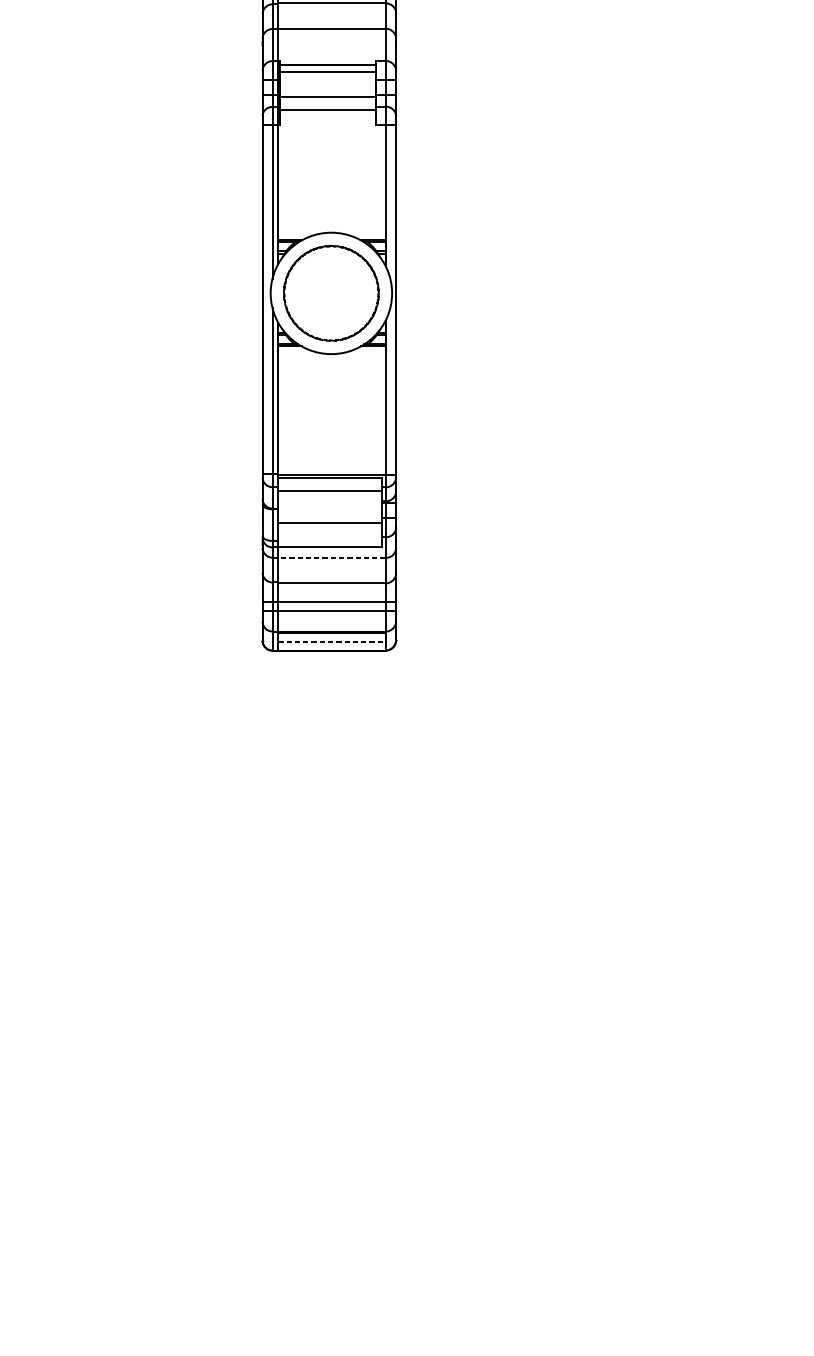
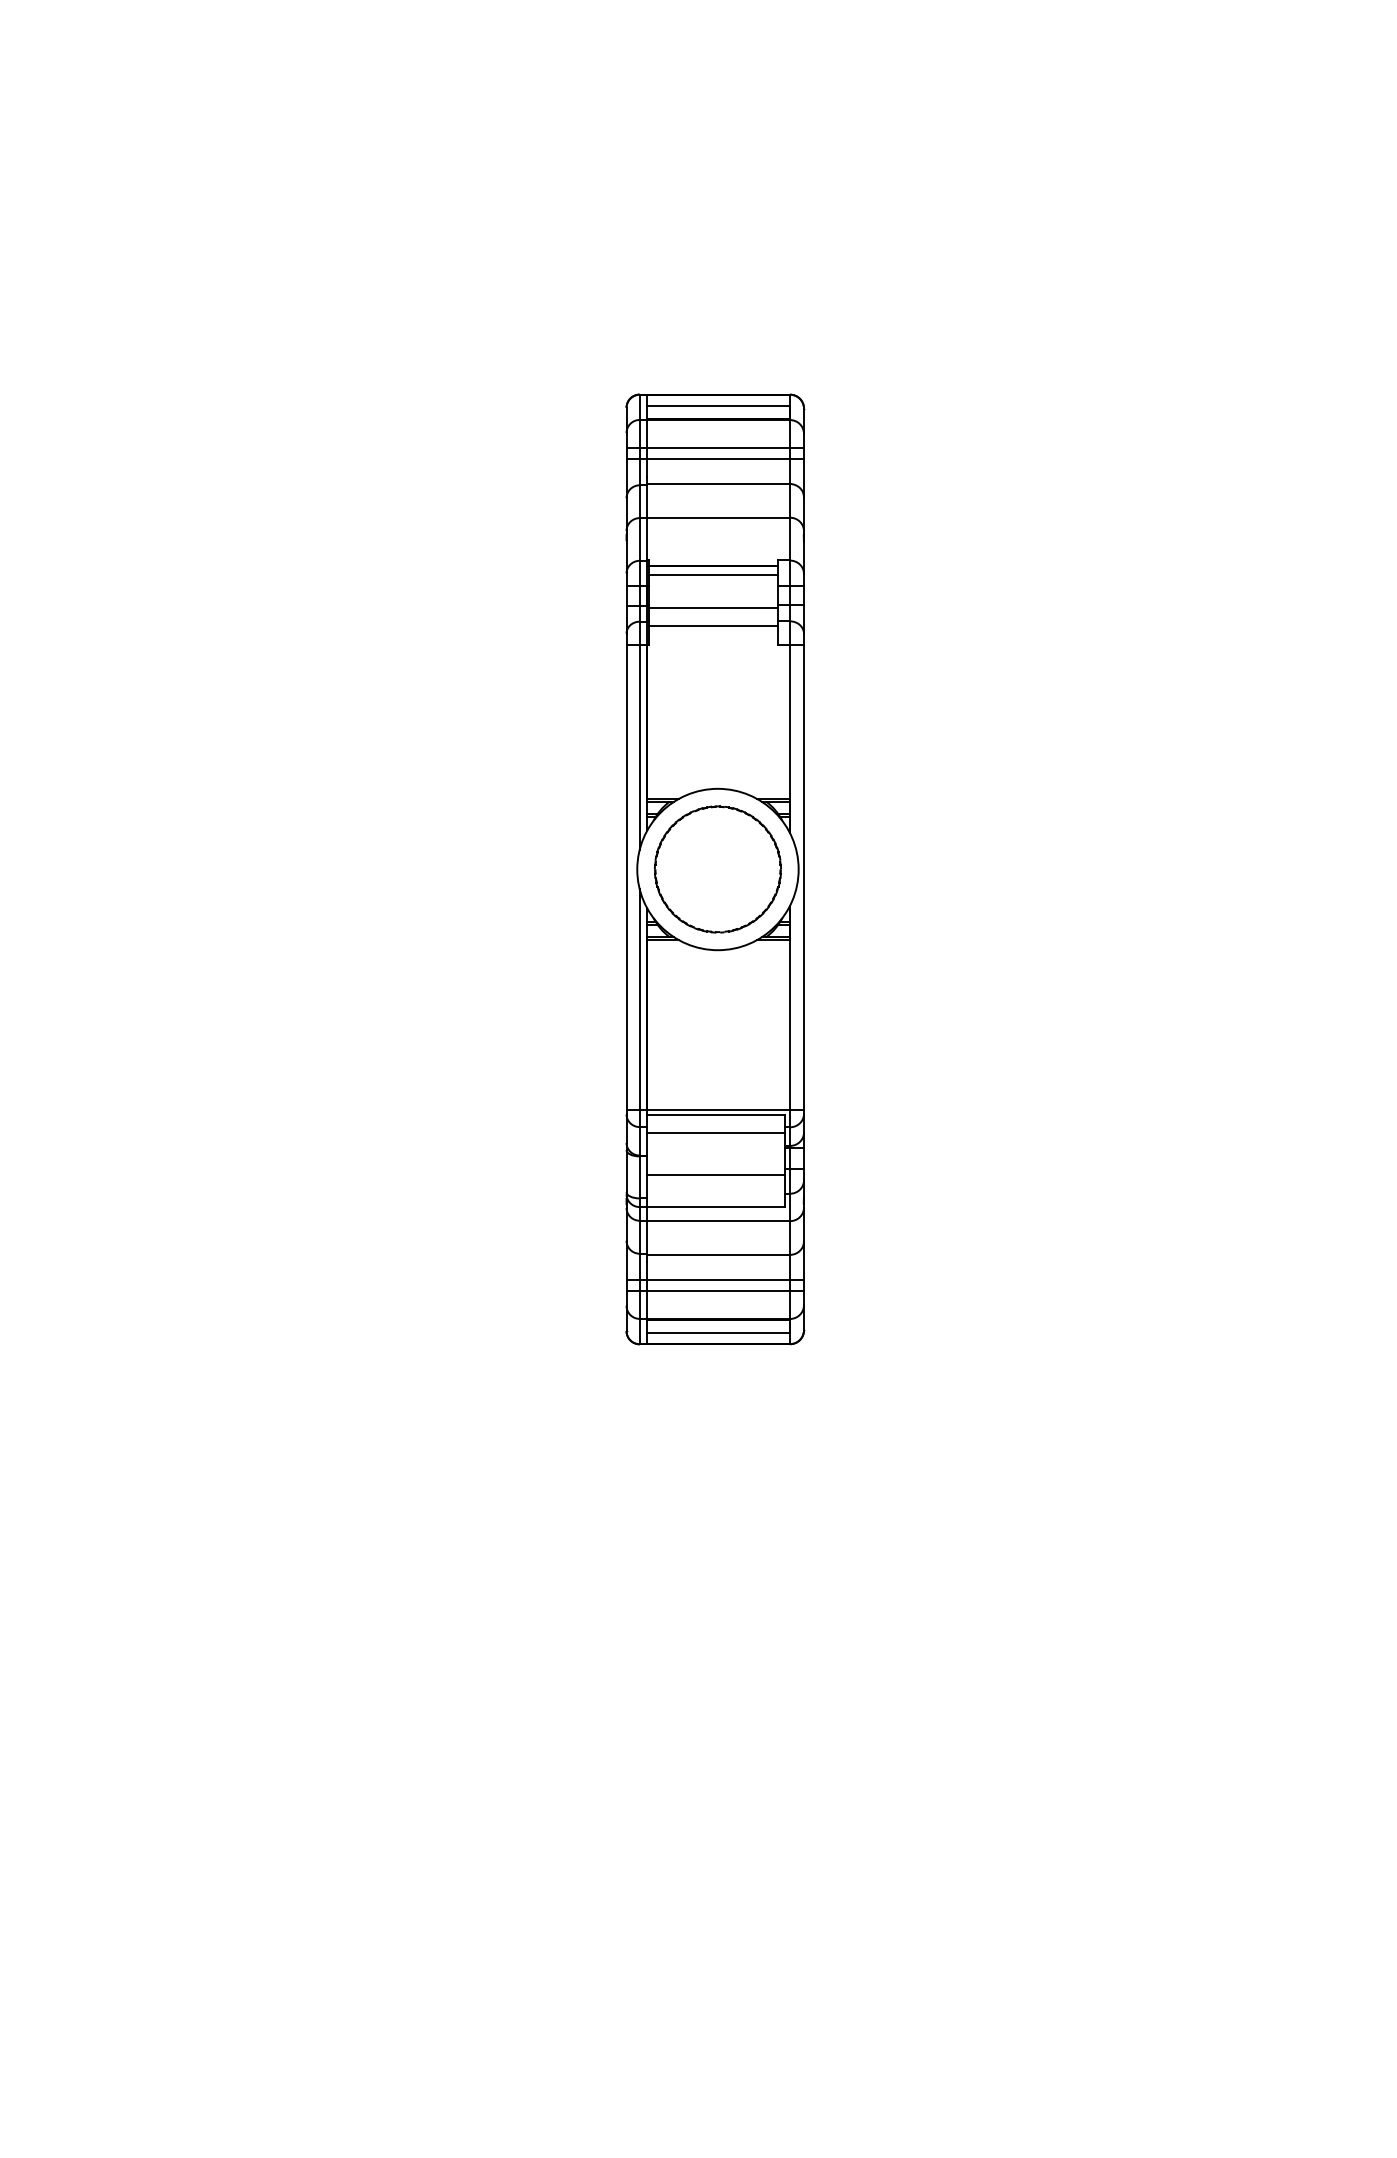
line: (331, 558) -> (718, 1221), dashed -> solid
line: (332, 641) -> (719, 1332), dashed -> solid

